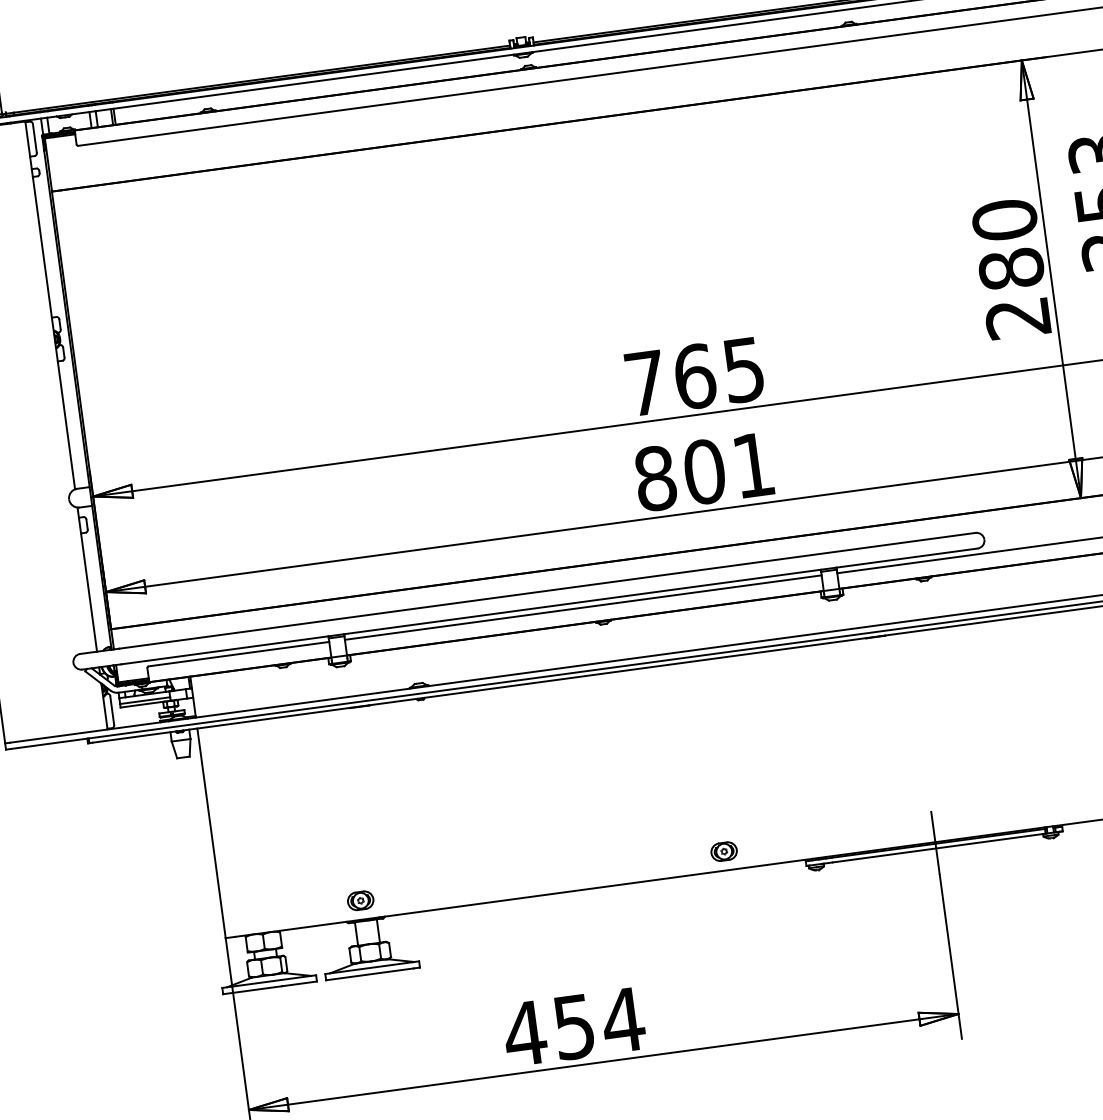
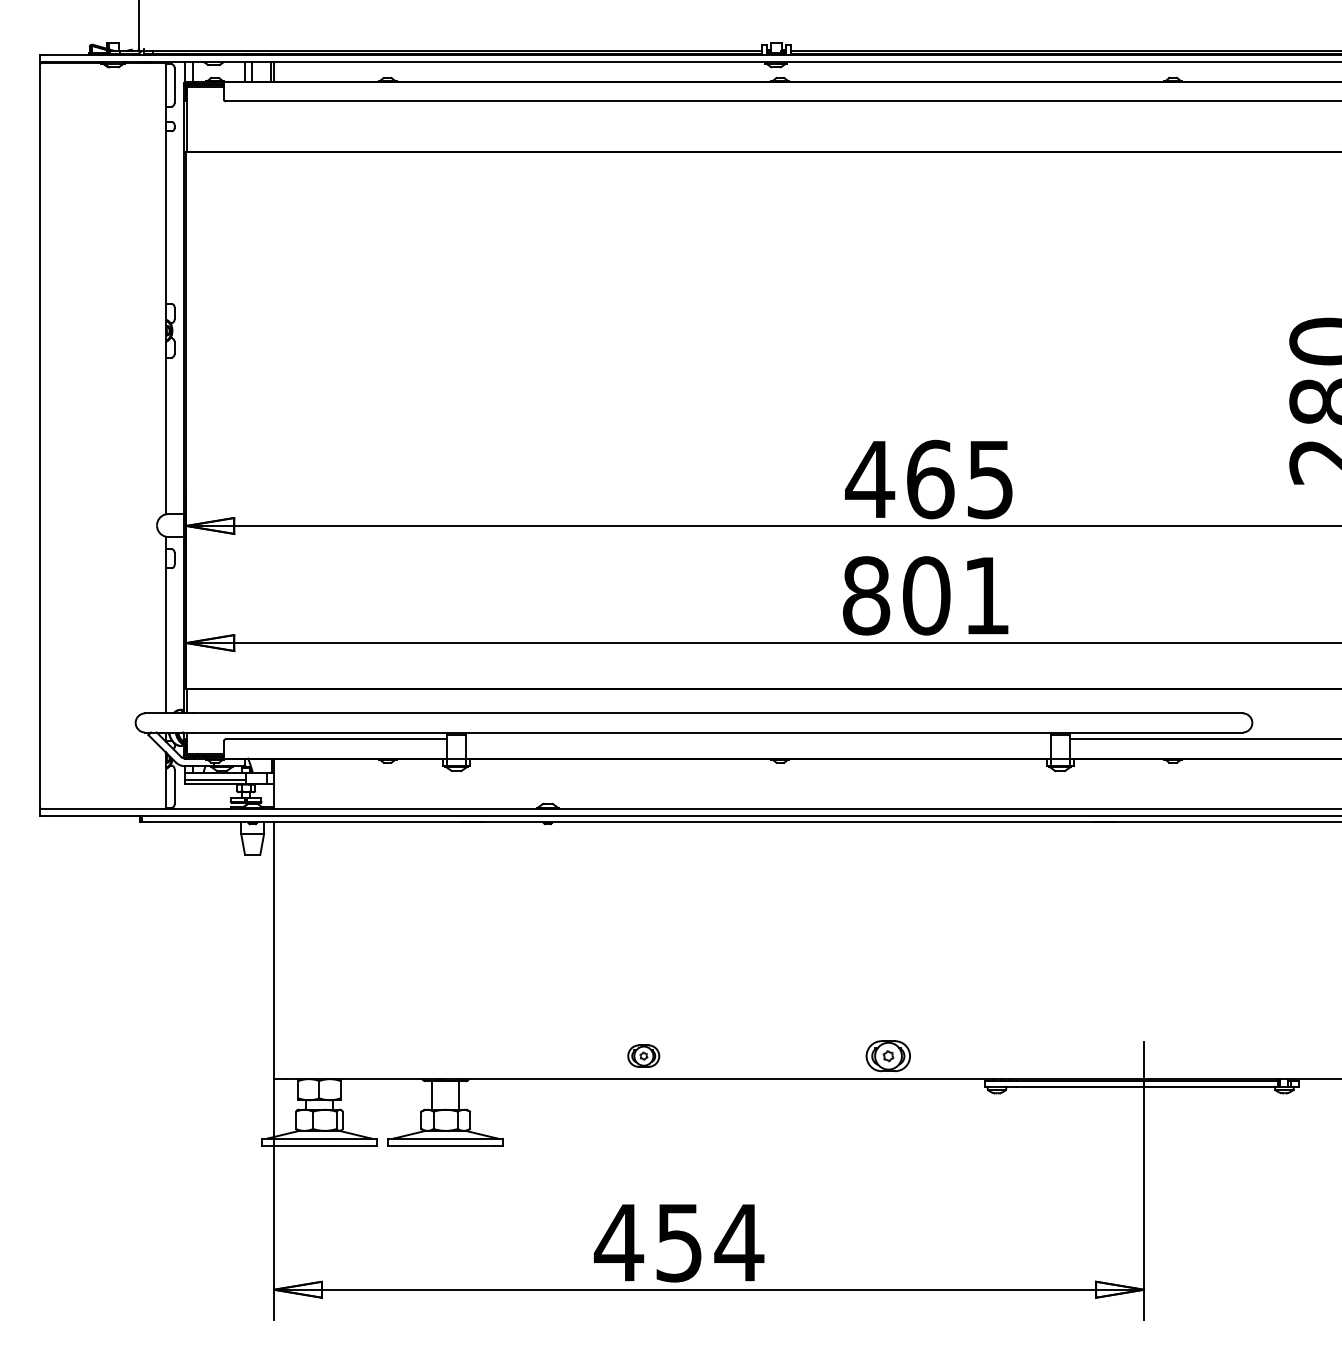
text: (646, 383) -> (870, 479), 765 -> 465
line: (583, 607) -> (758, 739), removed
part: (723, 851) -> (887, 1055), size x1.4
part: (360, 900) -> (643, 1055), moved

